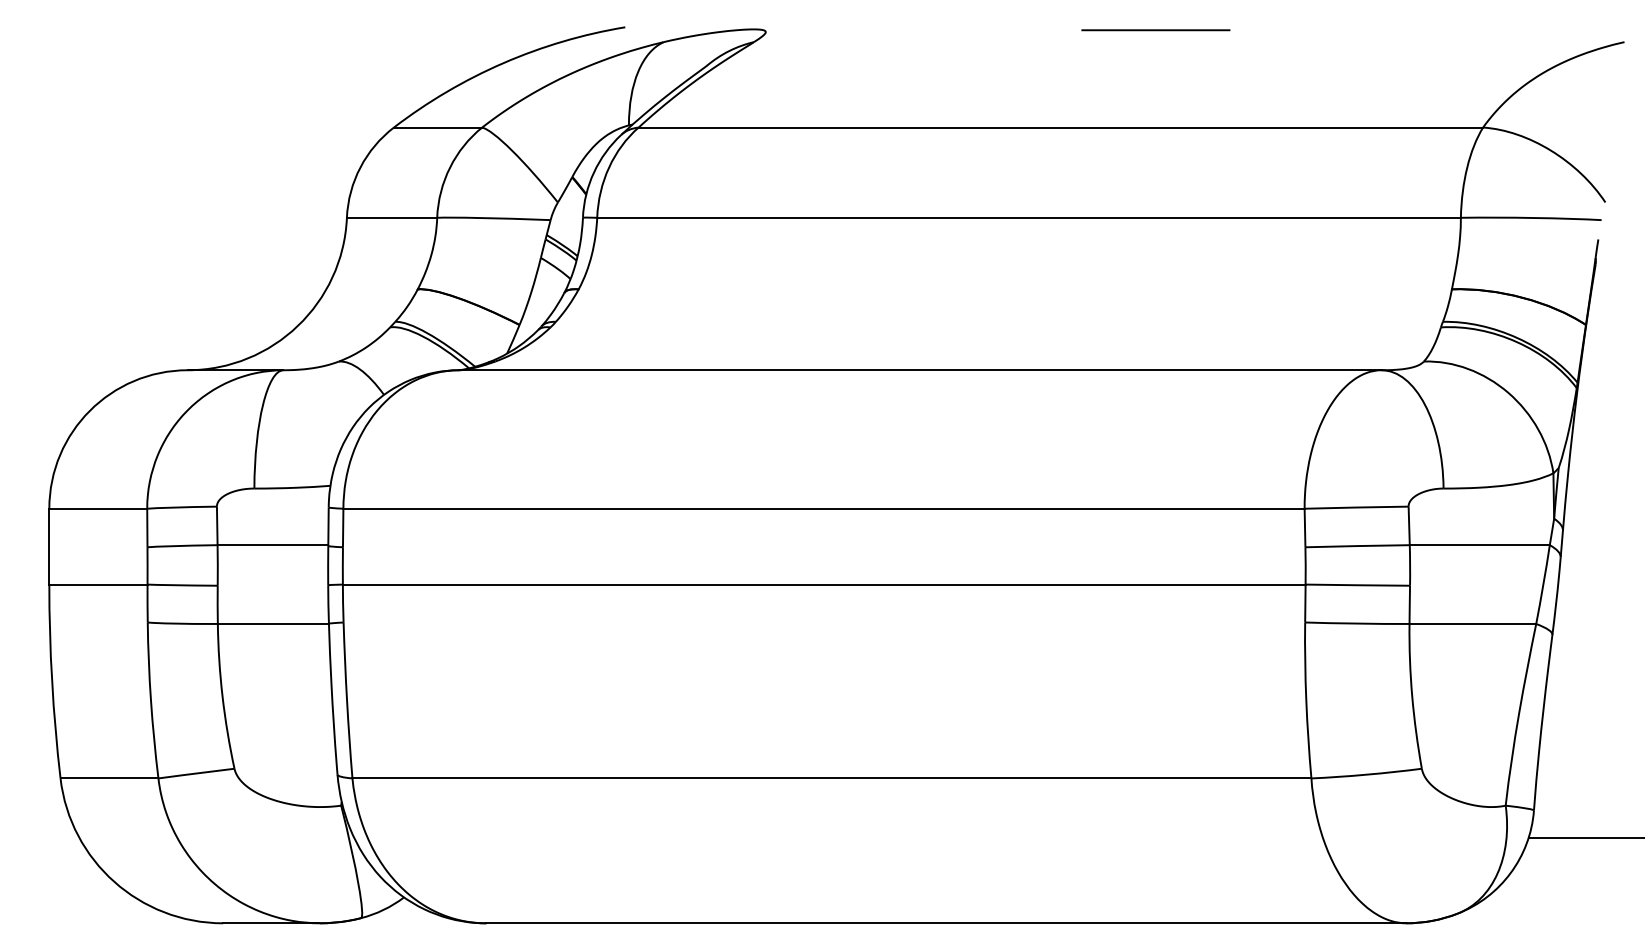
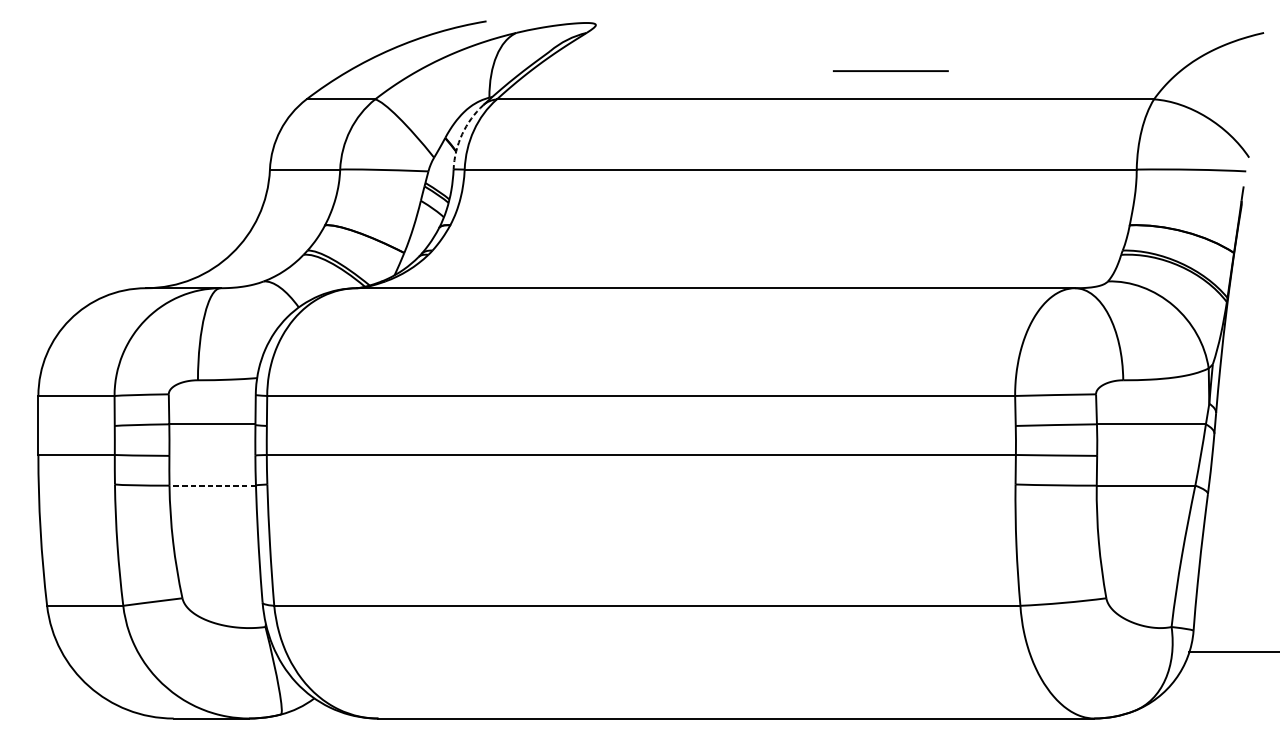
line: (1155, 30) -> (890, 71), moved
arc: (594, 172) -> (462, 134), solid -> dashed
line: (273, 623) -> (212, 485), solid -> dashed

